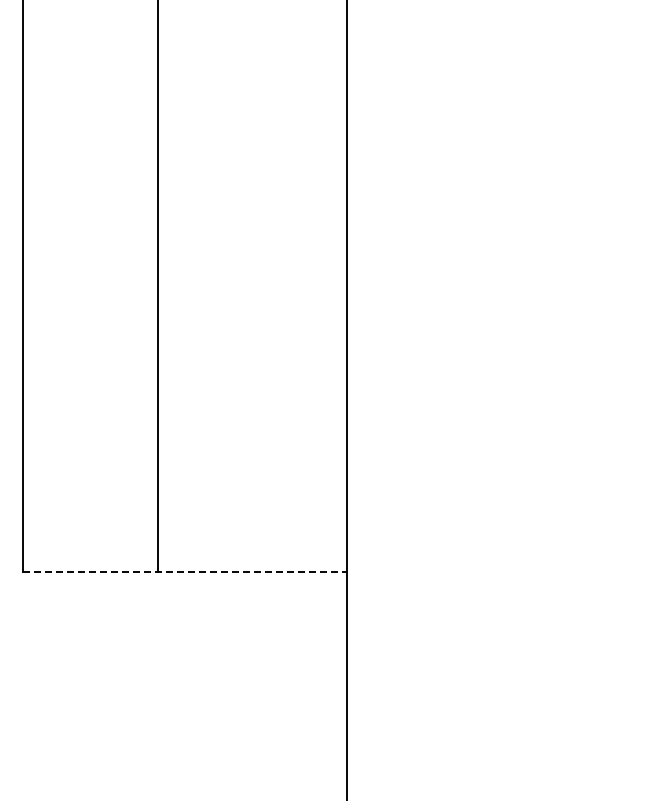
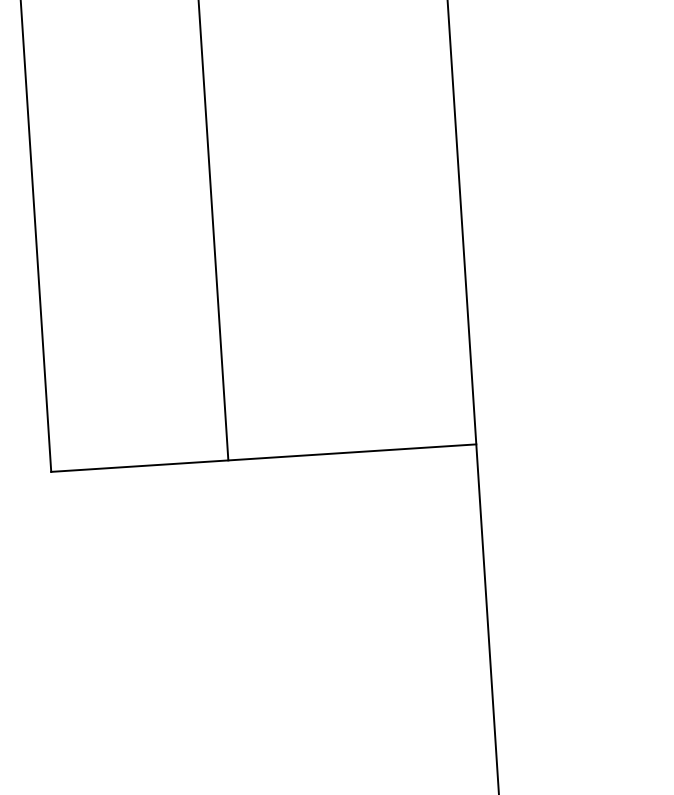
line: (185, 571) -> (264, 457), dashed -> solid

